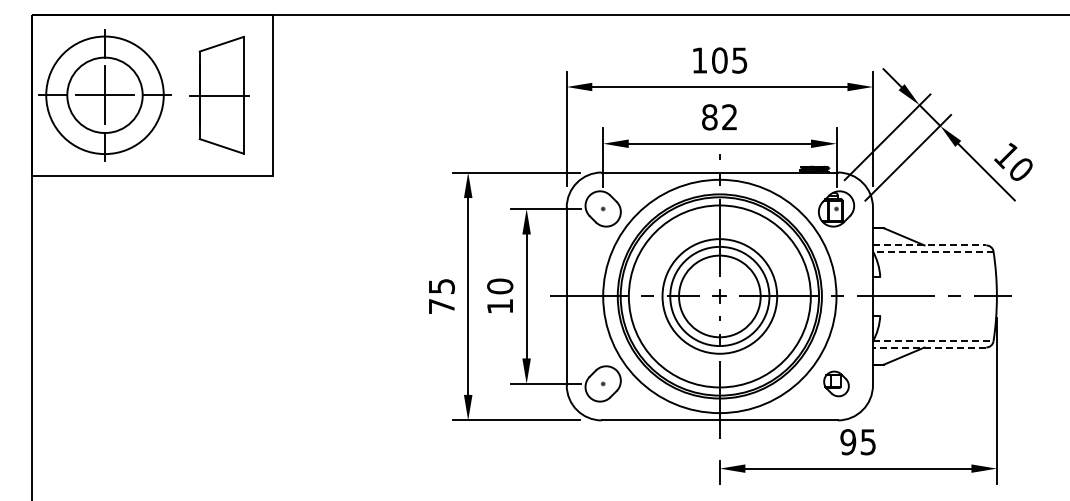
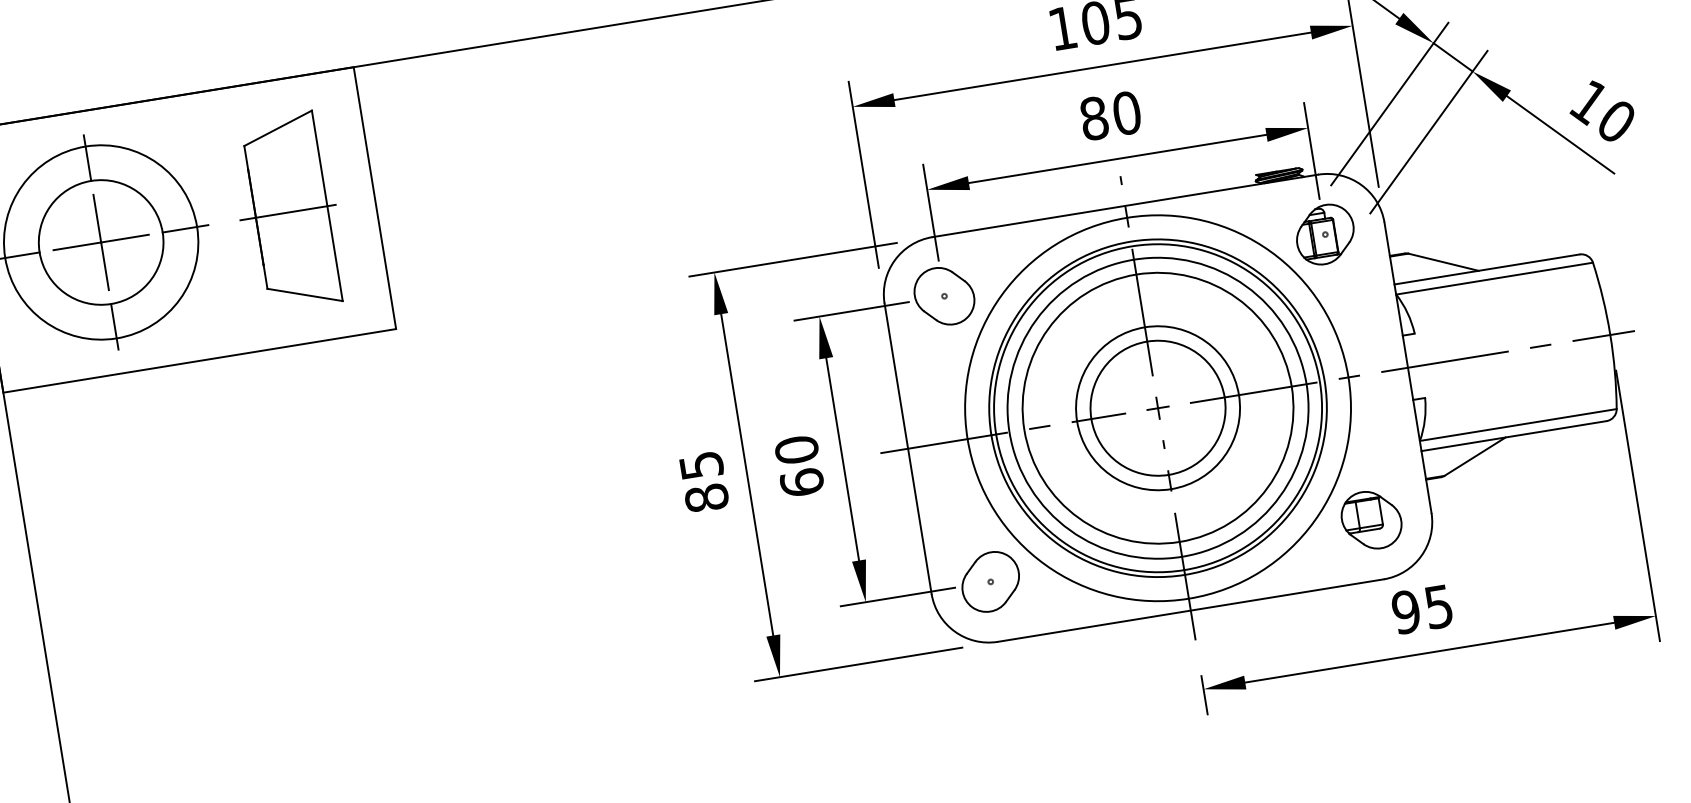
text: (729, 117) -> (1126, 113), 82 -> 80
line: (929, 245) -> (1486, 269), dashed -> solid
line: (932, 251) -> (1493, 278), dashed -> solid
circle: (719, 296) -> (1157, 408), size x1.43
text: (441, 306) -> (706, 498), 75 -> 85
text: (500, 306) -> (802, 482), 10 -> 60
line: (933, 341) -> (1518, 425), dashed -> solid
line: (929, 347) -> (1513, 436), dashed -> solid
part: (836, 383) -> (1371, 519), size x1.43

